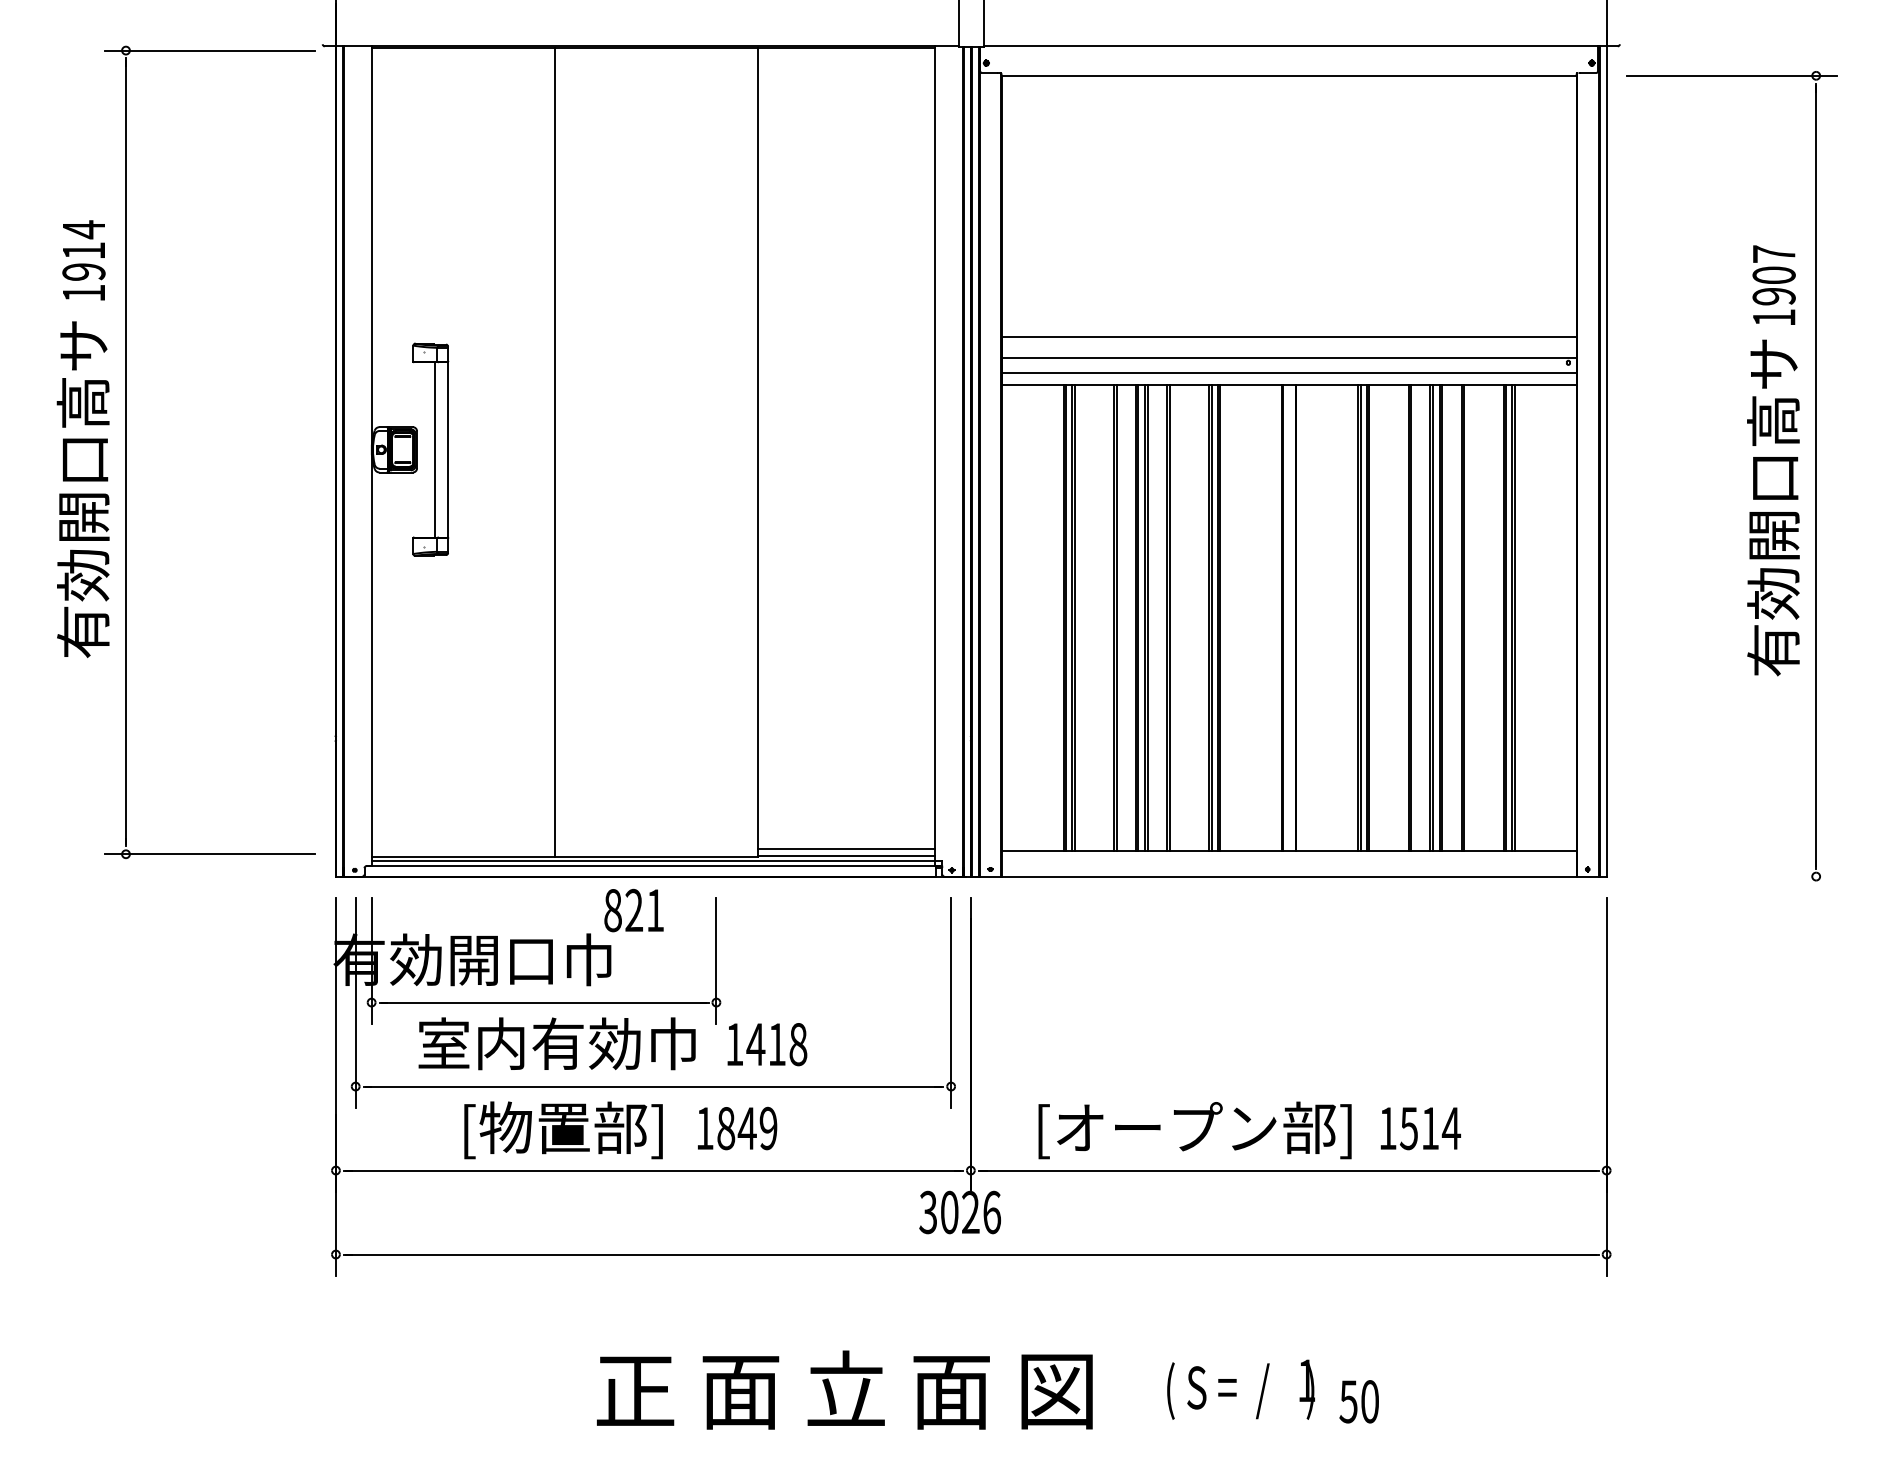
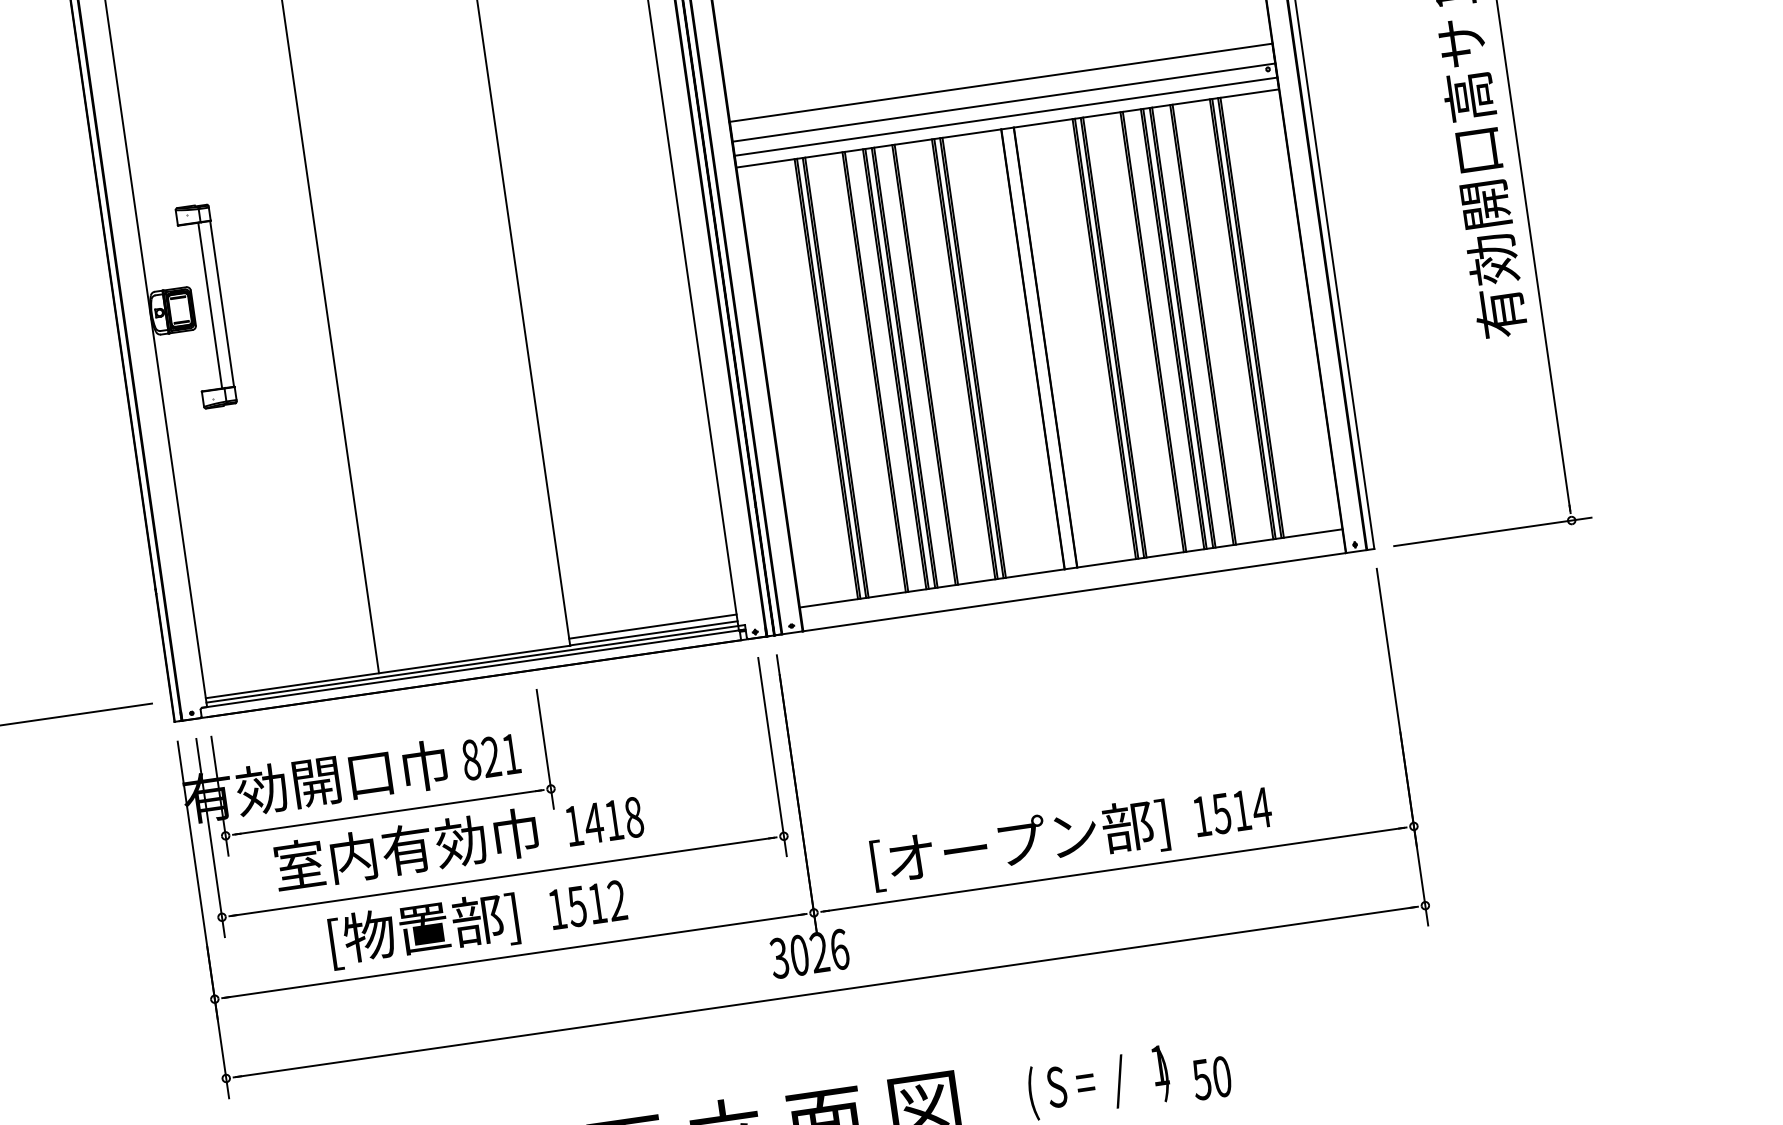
line: (1732, 876) -> (1492, 531), added
text: (633, 910) -> (490, 757), moved
text: (747, 1128) -> (597, 903), 1849 -> 1512

